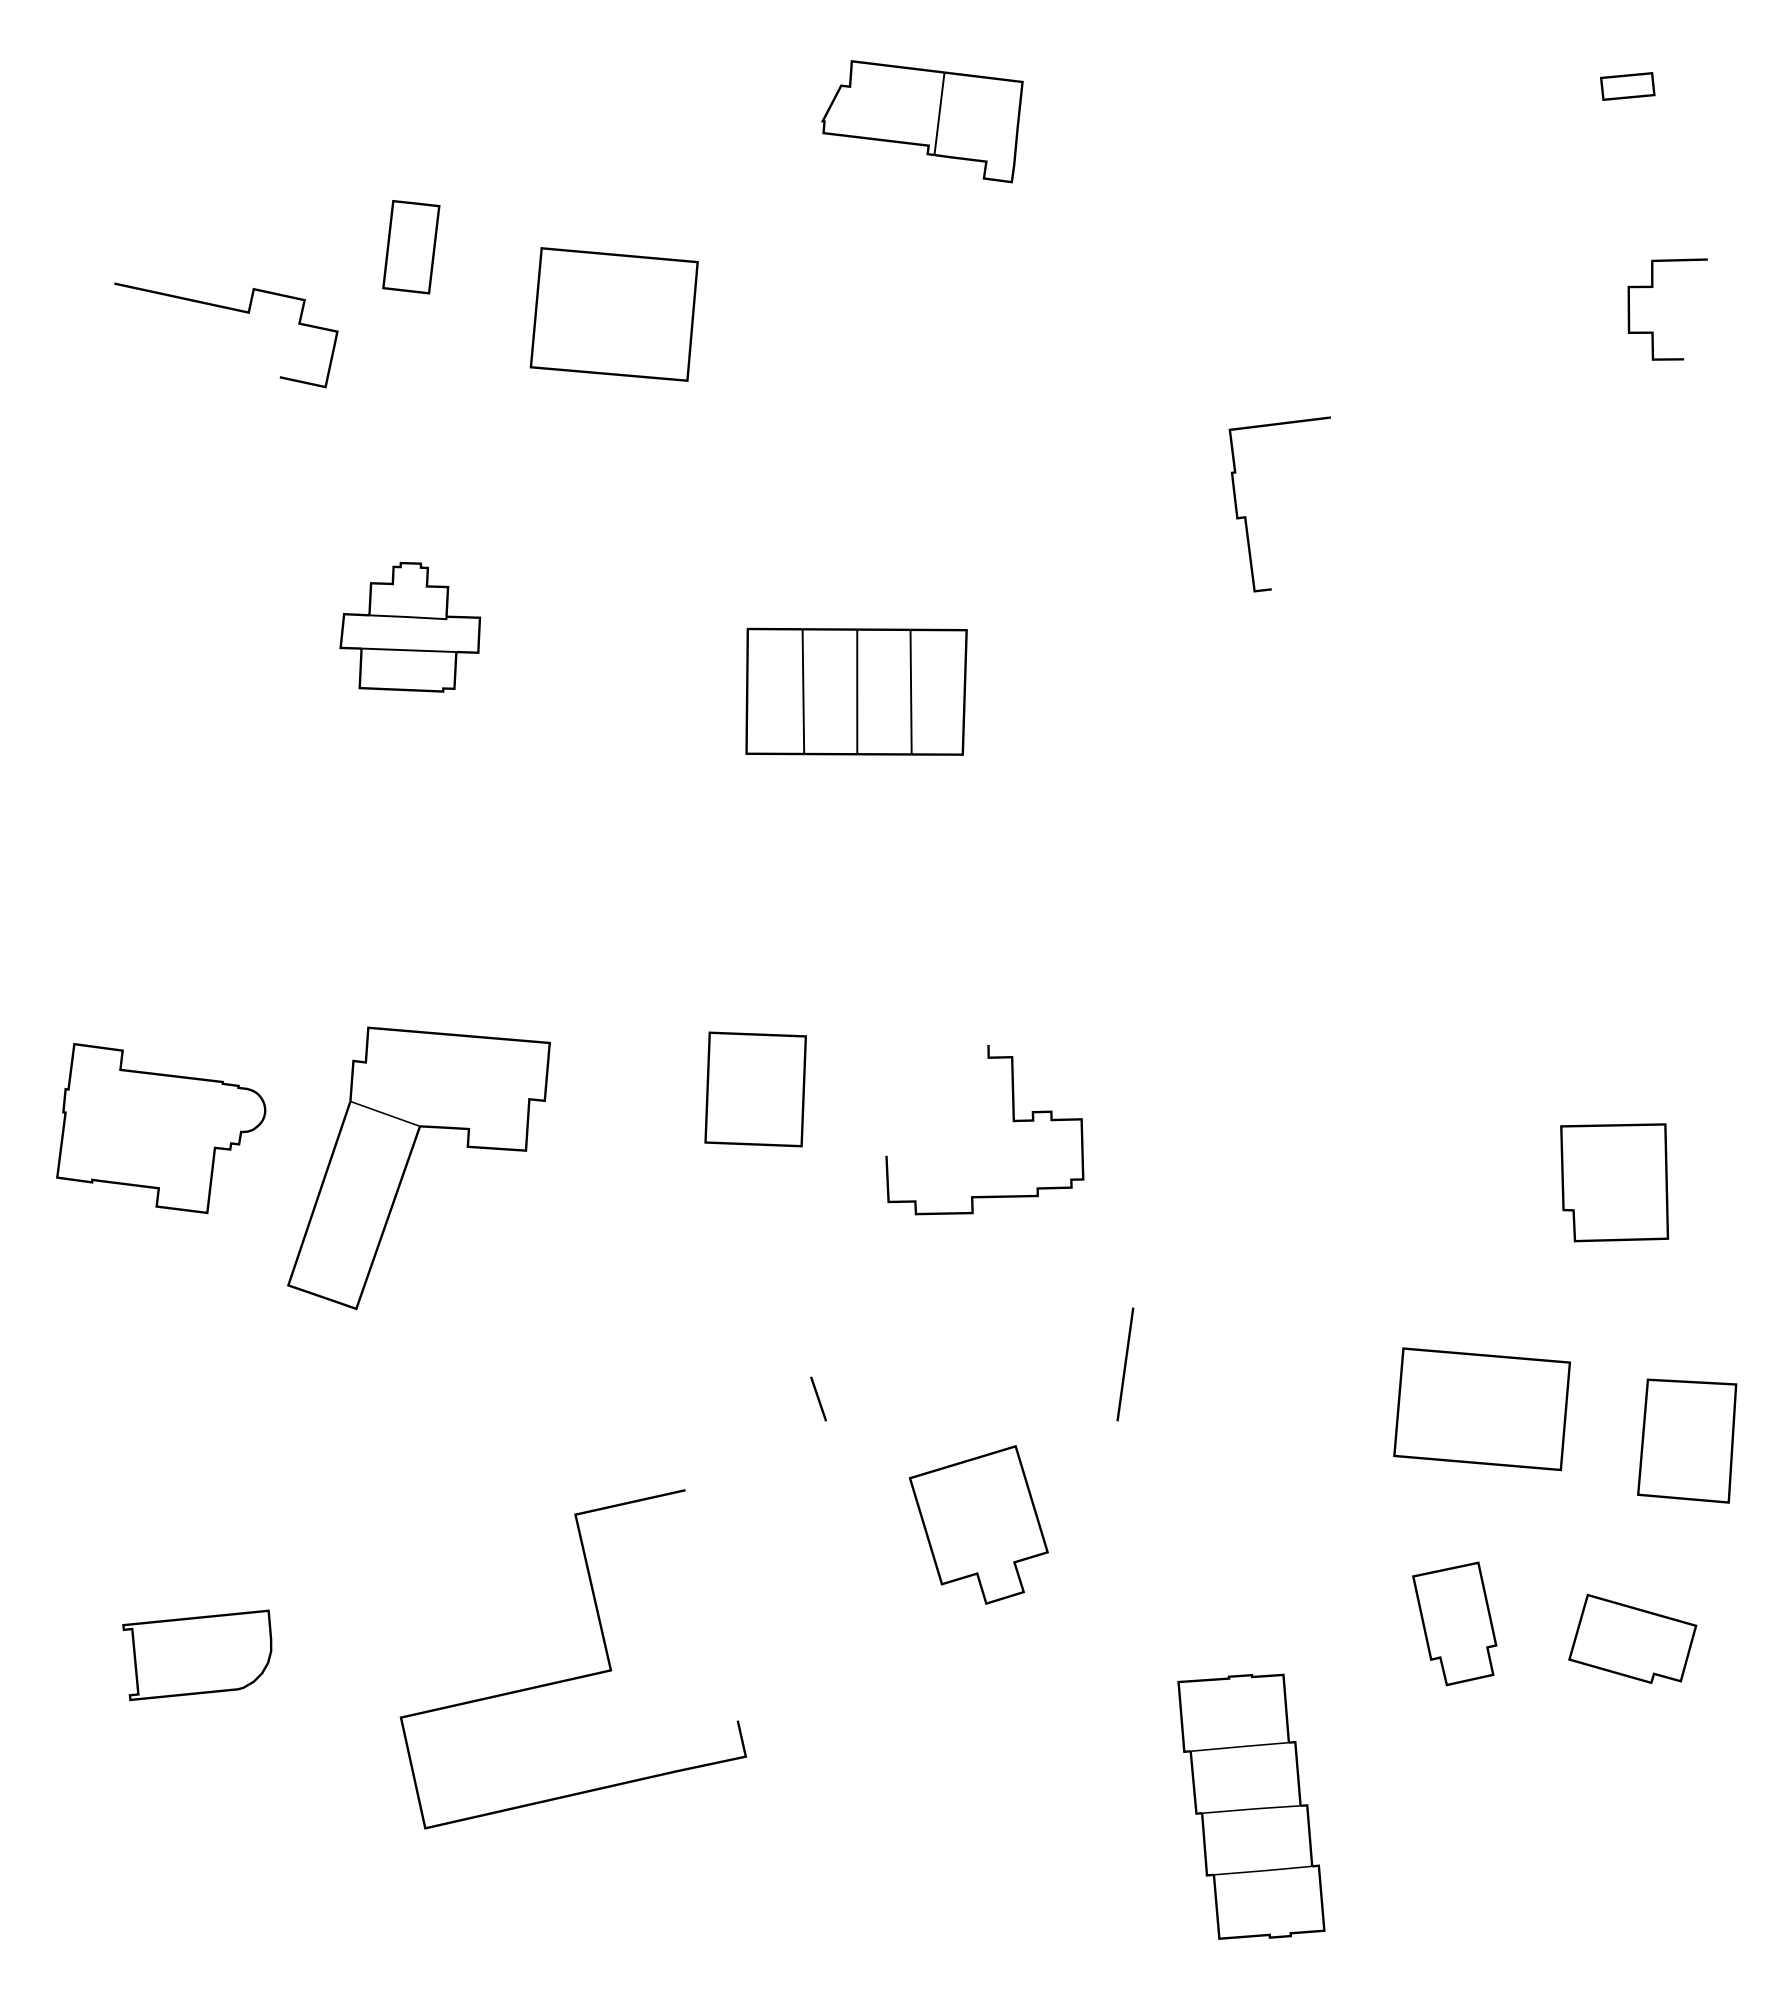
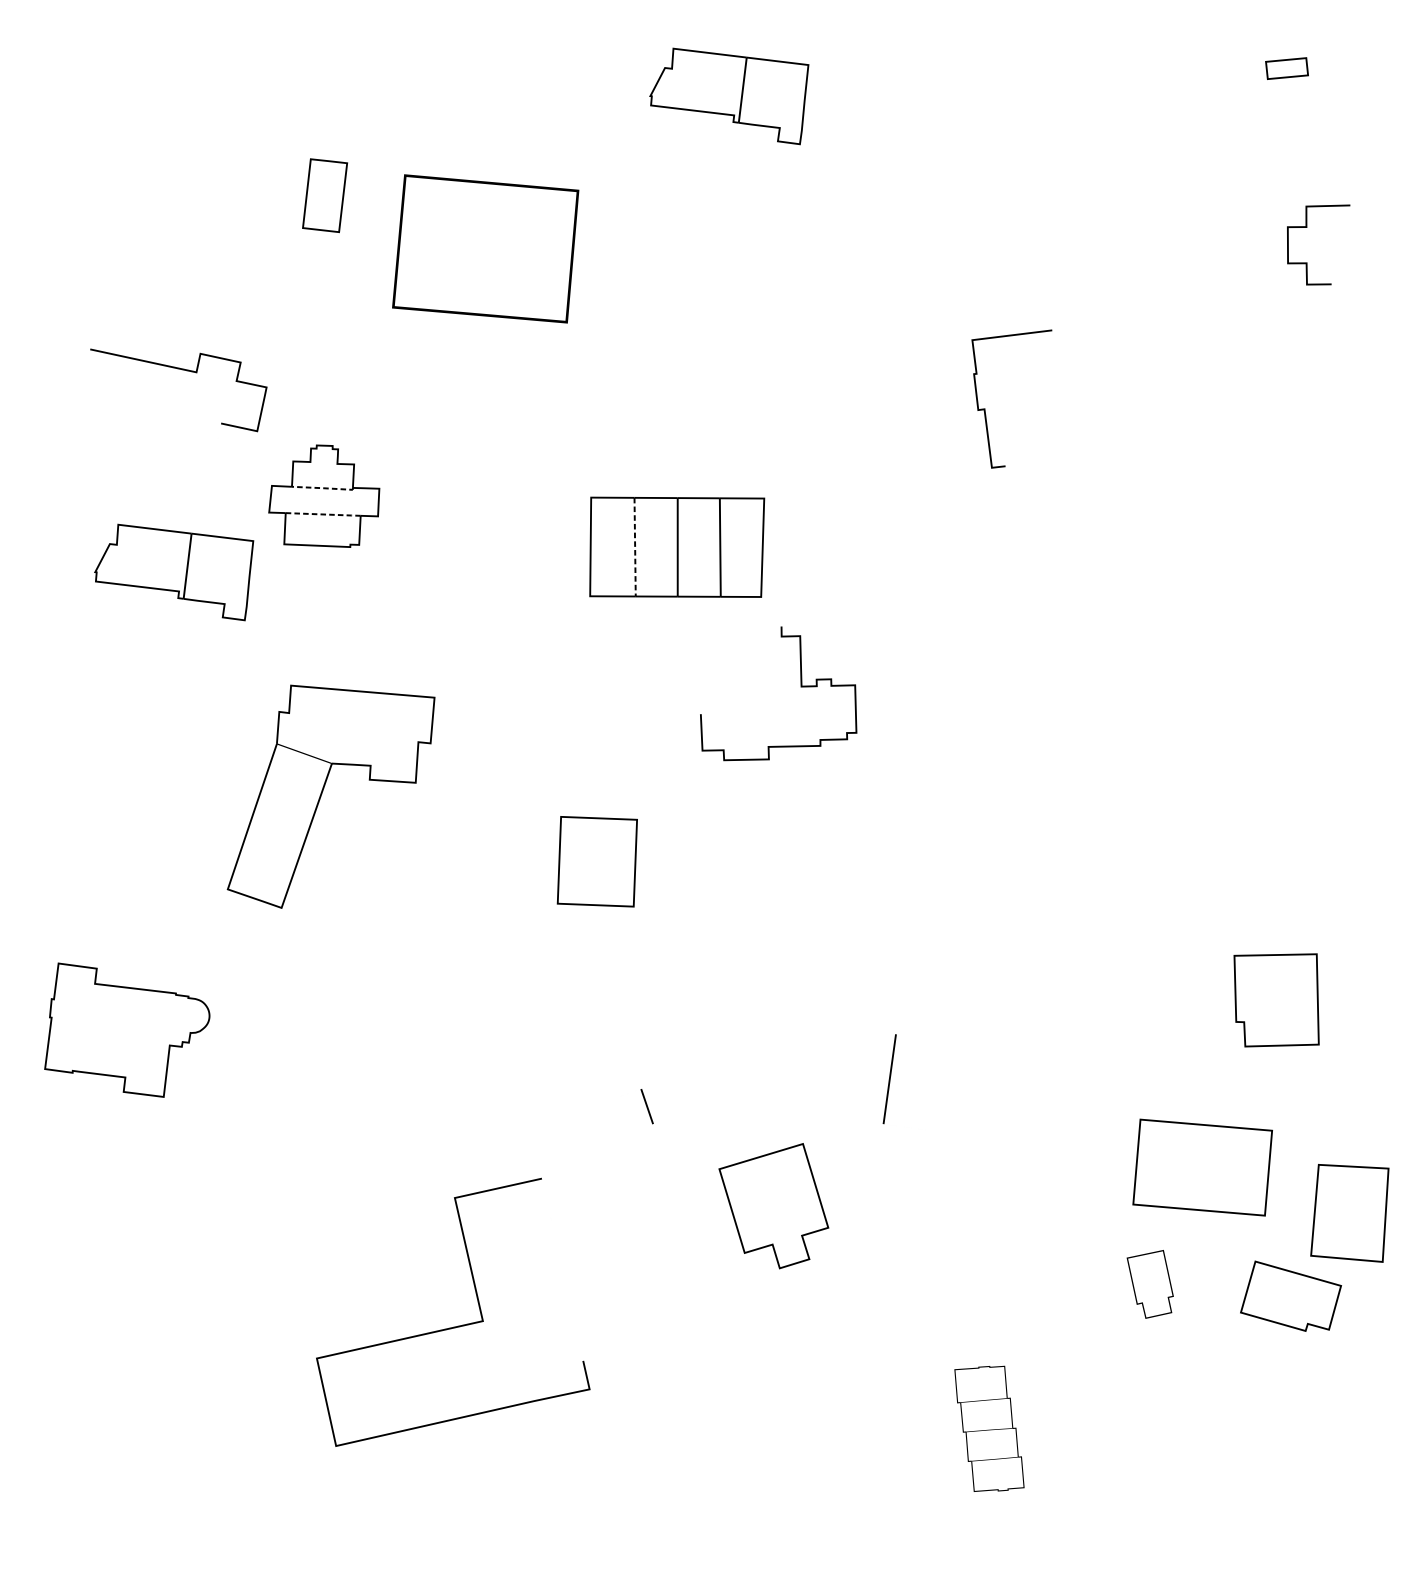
part: (232, 310) -> (183, 370), moved
part: (613, 314) -> (484, 248), size x1.4
line: (409, 617) -> (323, 488), solid -> dashed
line: (410, 650) -> (324, 514), solid -> dashed
line: (803, 692) -> (635, 547), solid -> dashed
part: (220, 723) -> (174, 572), added
part: (1012, 1121) -> (800, 687), moved
part: (161, 1128) -> (127, 1030), moved
part: (408, 1163) -> (322, 792), moved
part: (1614, 1182) -> (1276, 1000), moved
part: (1481, 1409) -> (1202, 1167), moved
part: (1687, 1440) -> (1350, 1212), moved
part: (1454, 1623) -> (1150, 1284), size x0.7
part: (197, 1655) -> (155, 1309), removed
part: (1251, 1806) -> (989, 1428), size x0.6

